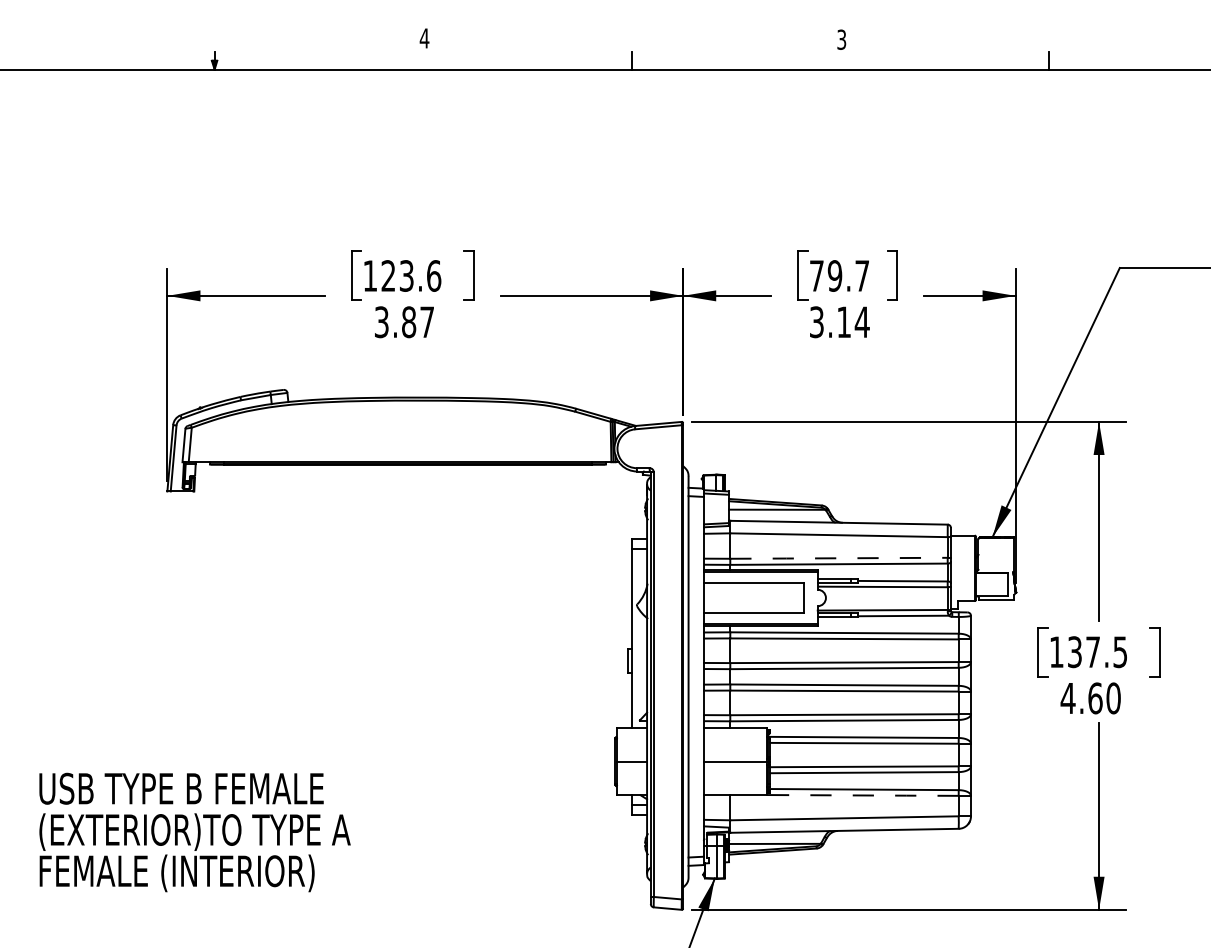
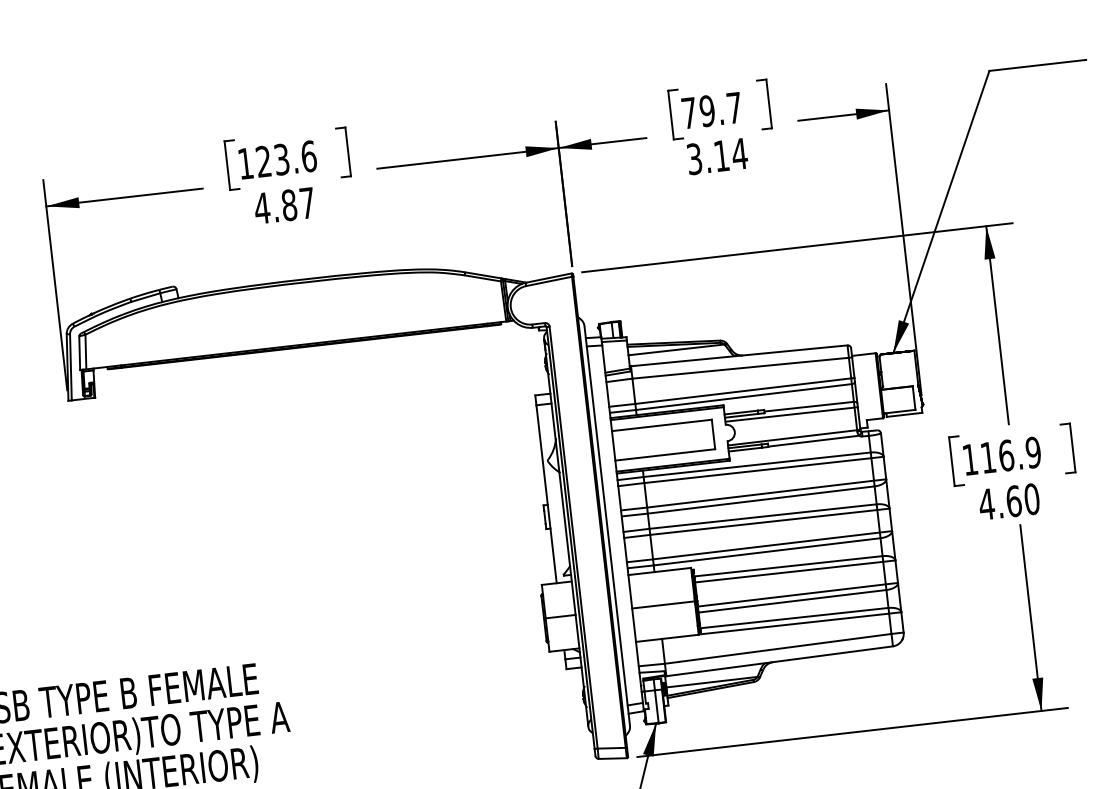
text: (381, 322) -> (262, 208), 3.87 -> 4.87
line: (838, 558) -> (742, 391), dashed -> solid
text: (1097, 652) -> (1010, 455), 137.5 -> 116.9
line: (863, 795) -> (794, 624), dashed -> solid

